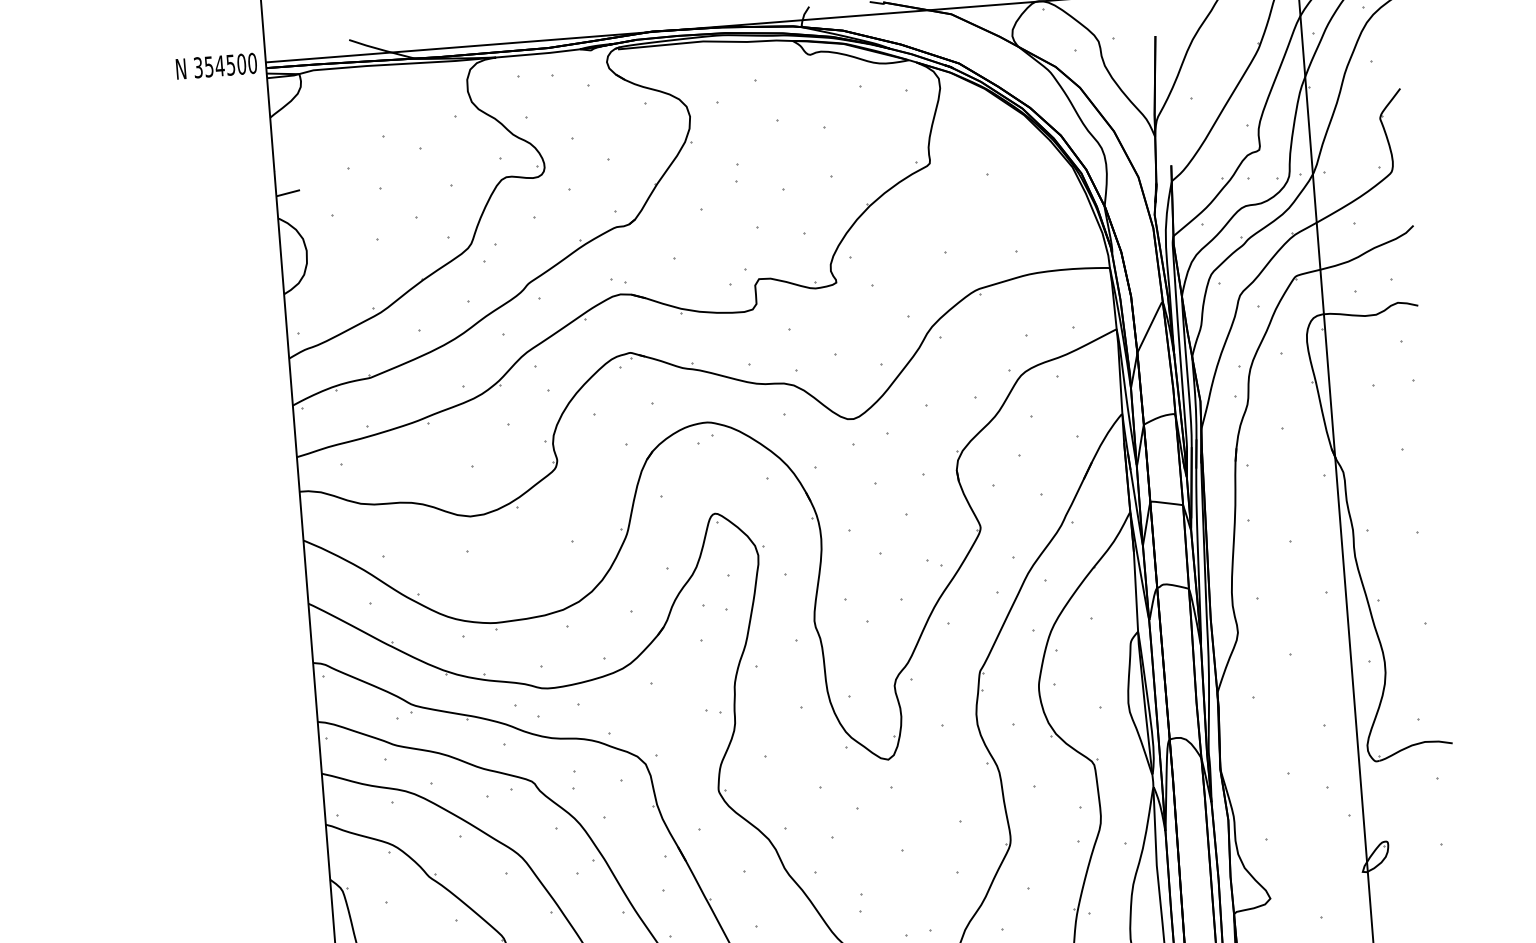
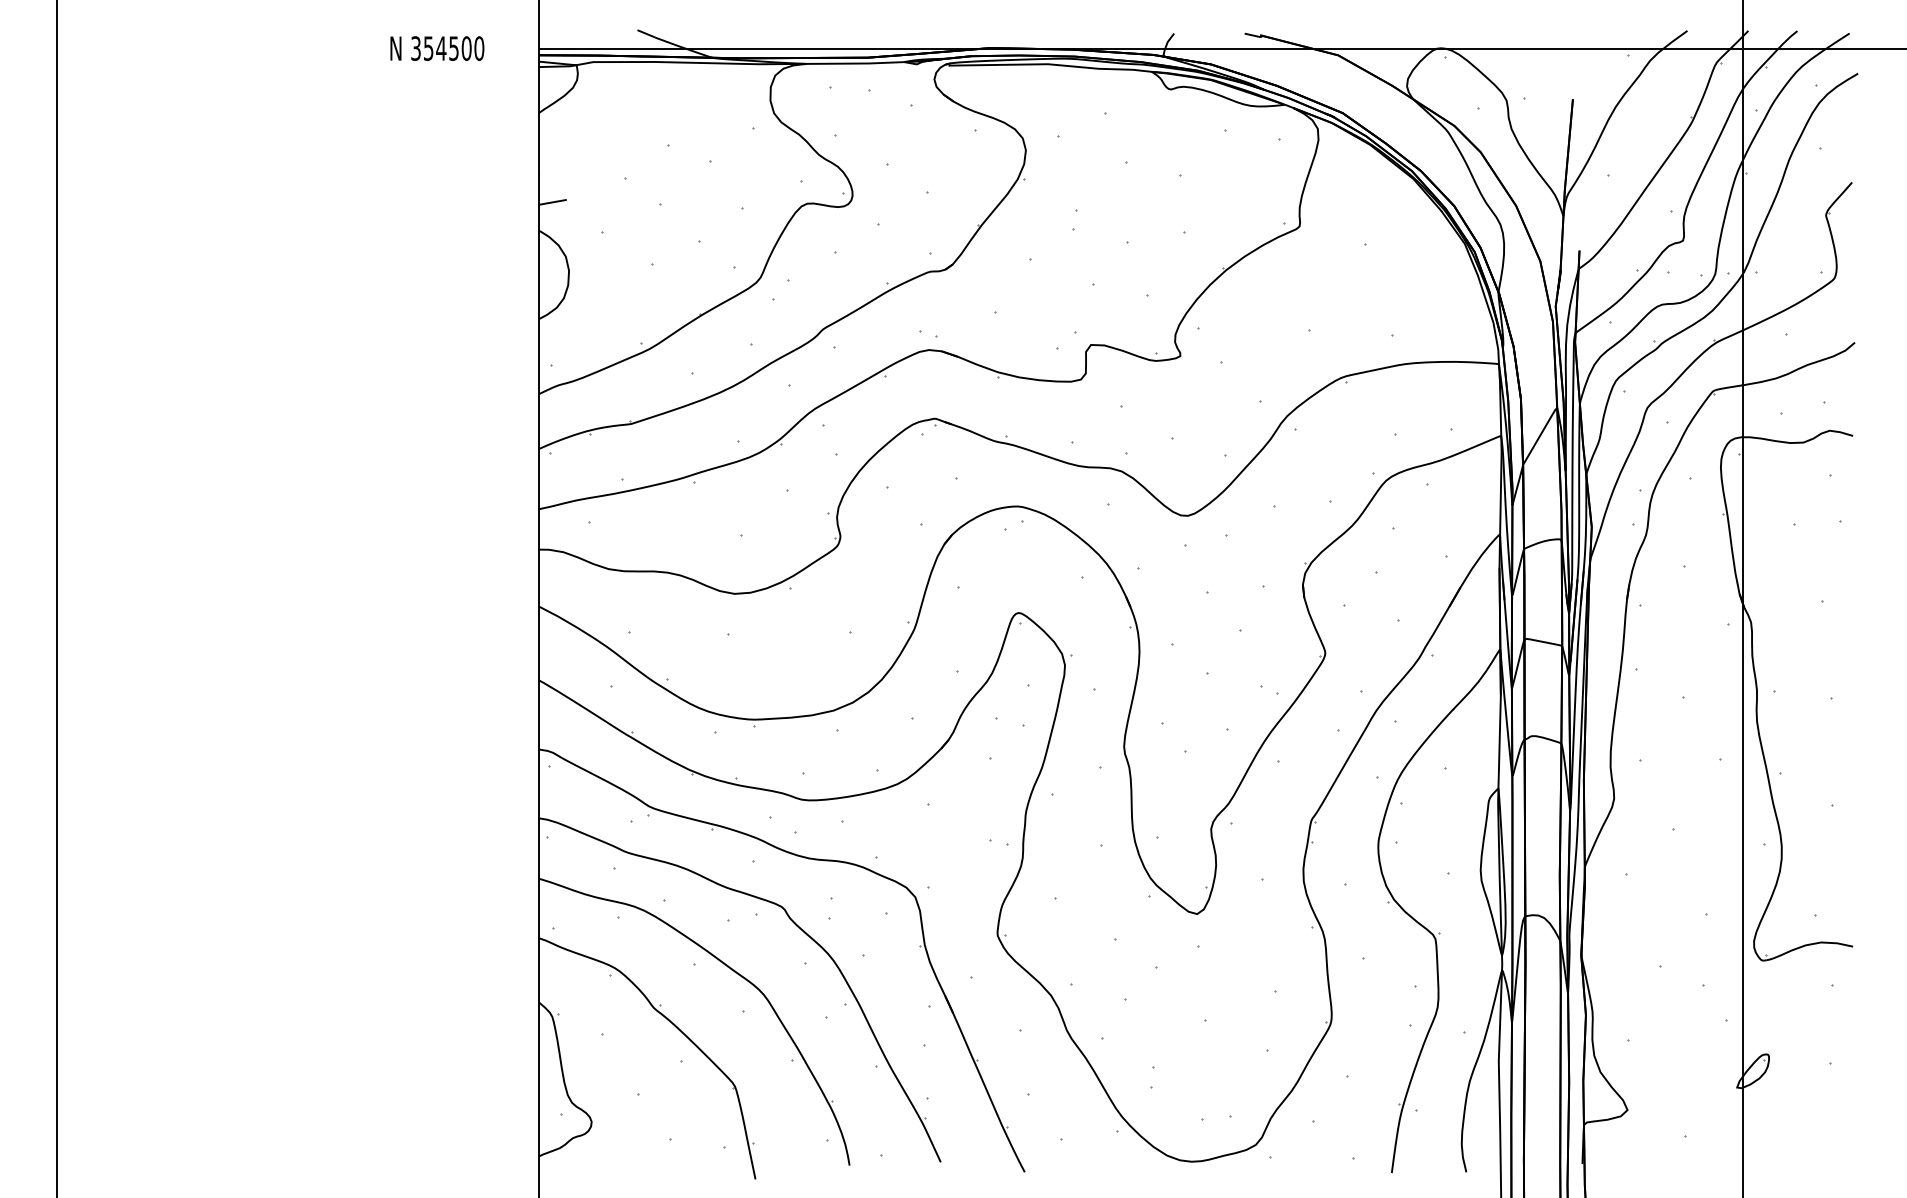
text: (216, 66) -> (437, 48), moved

